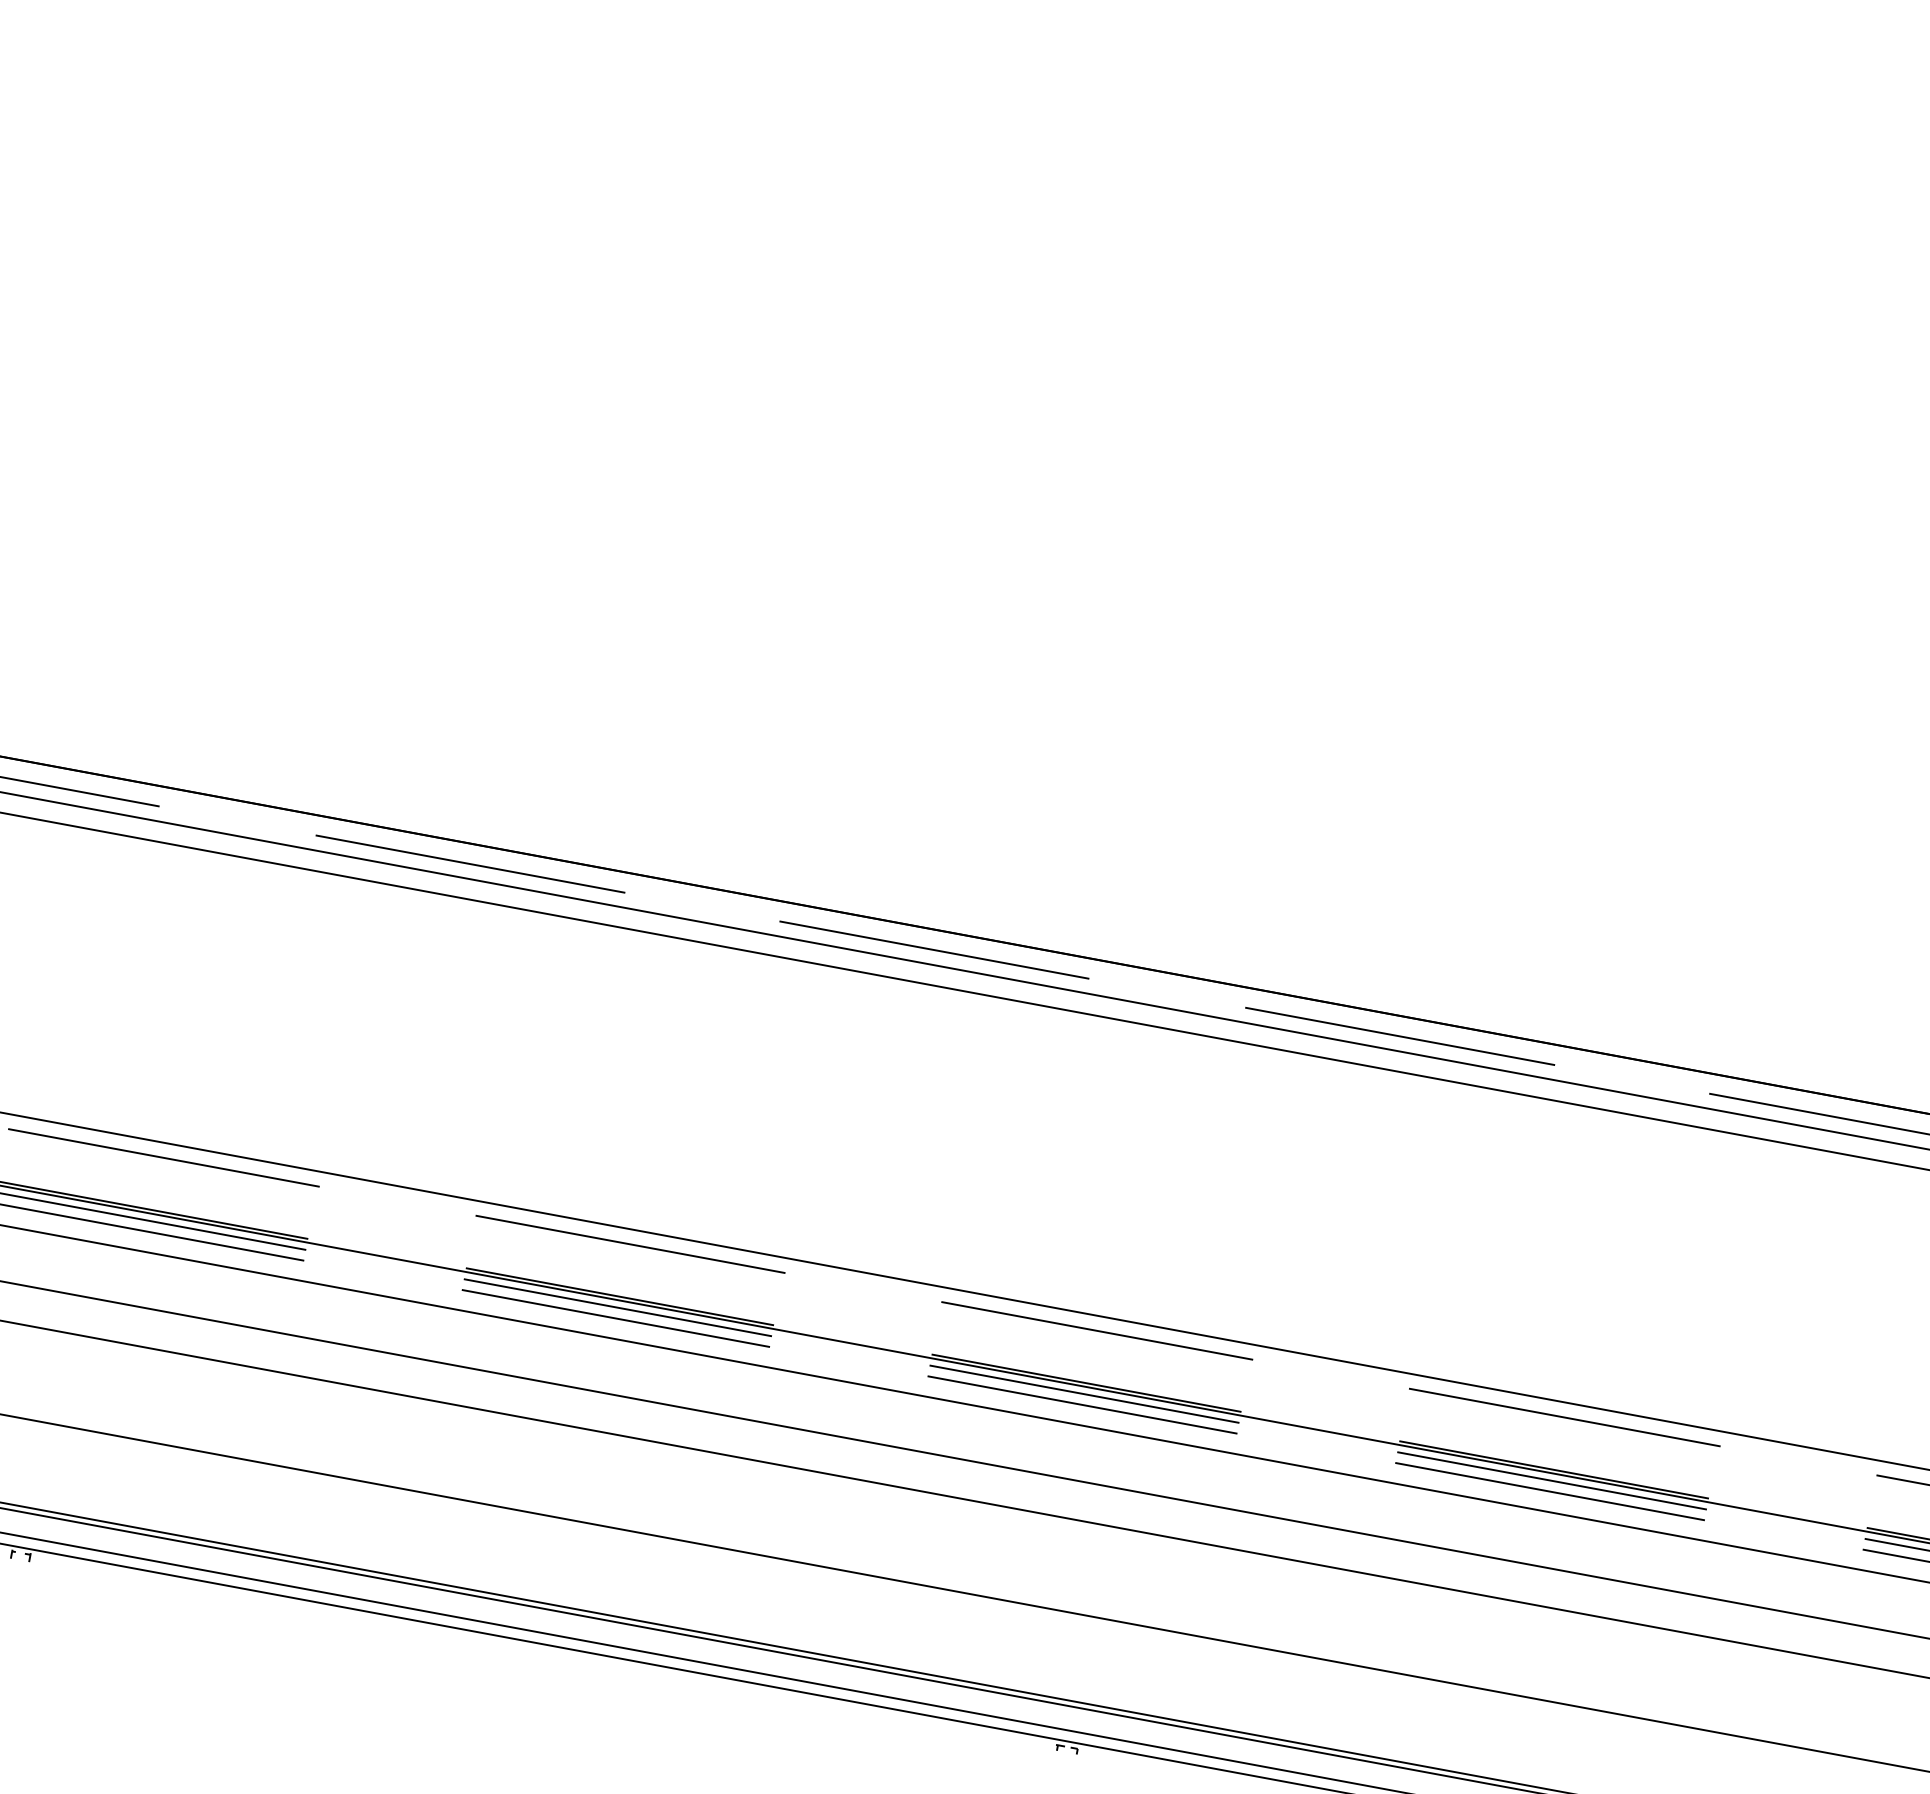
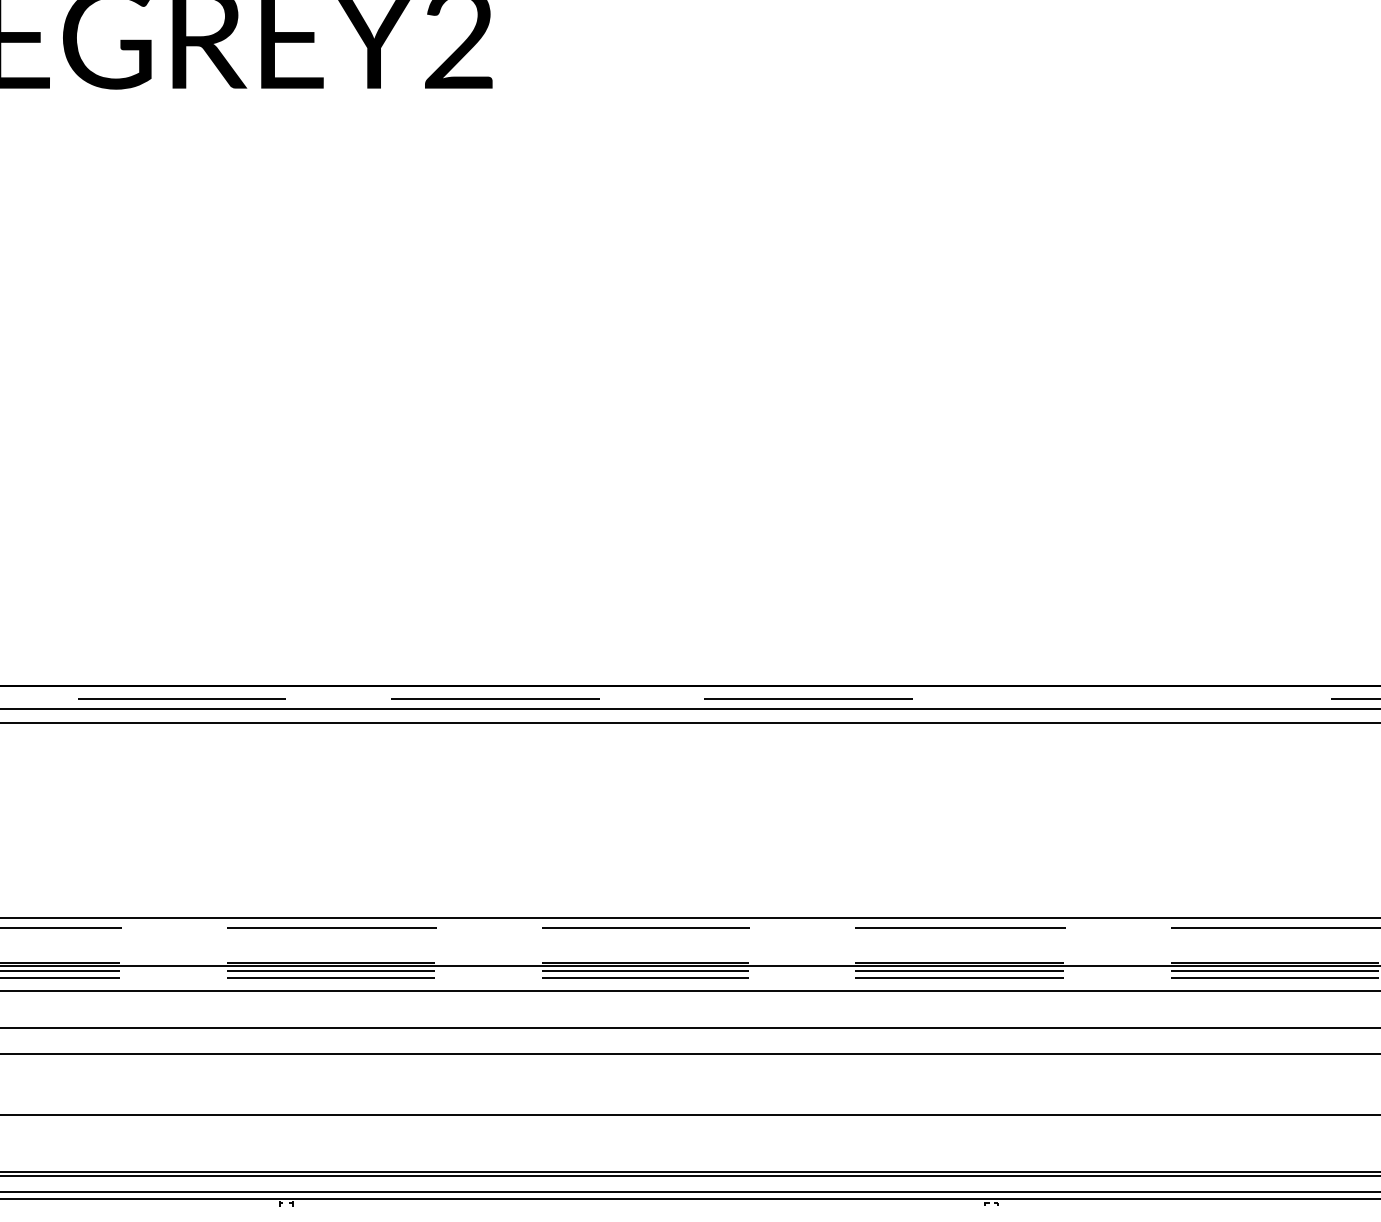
line: (1400, 1035) -> (1122, 698), removed

